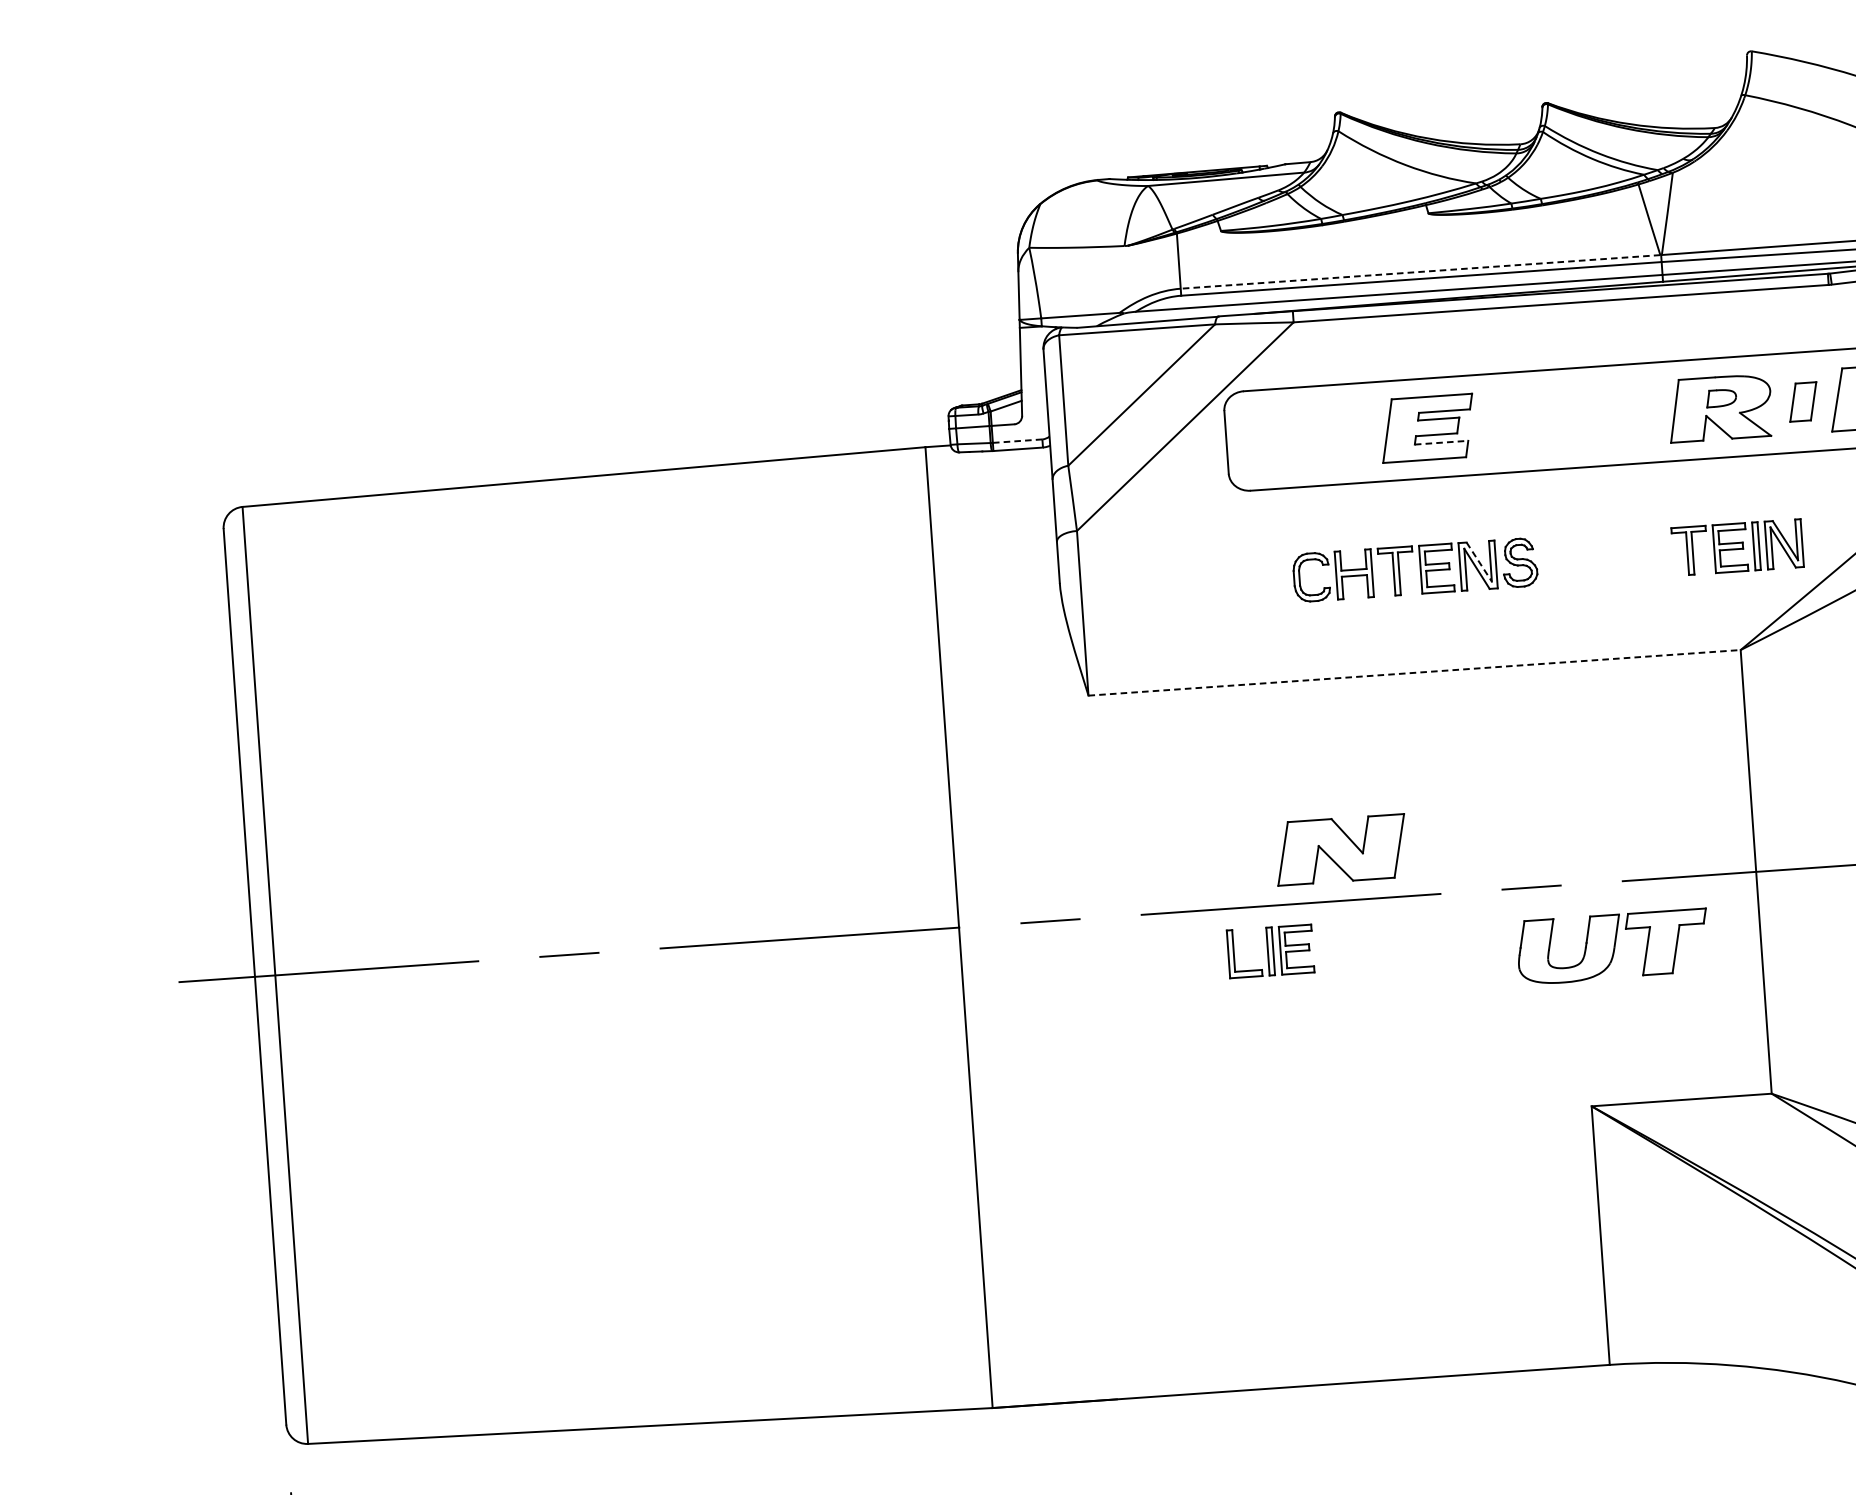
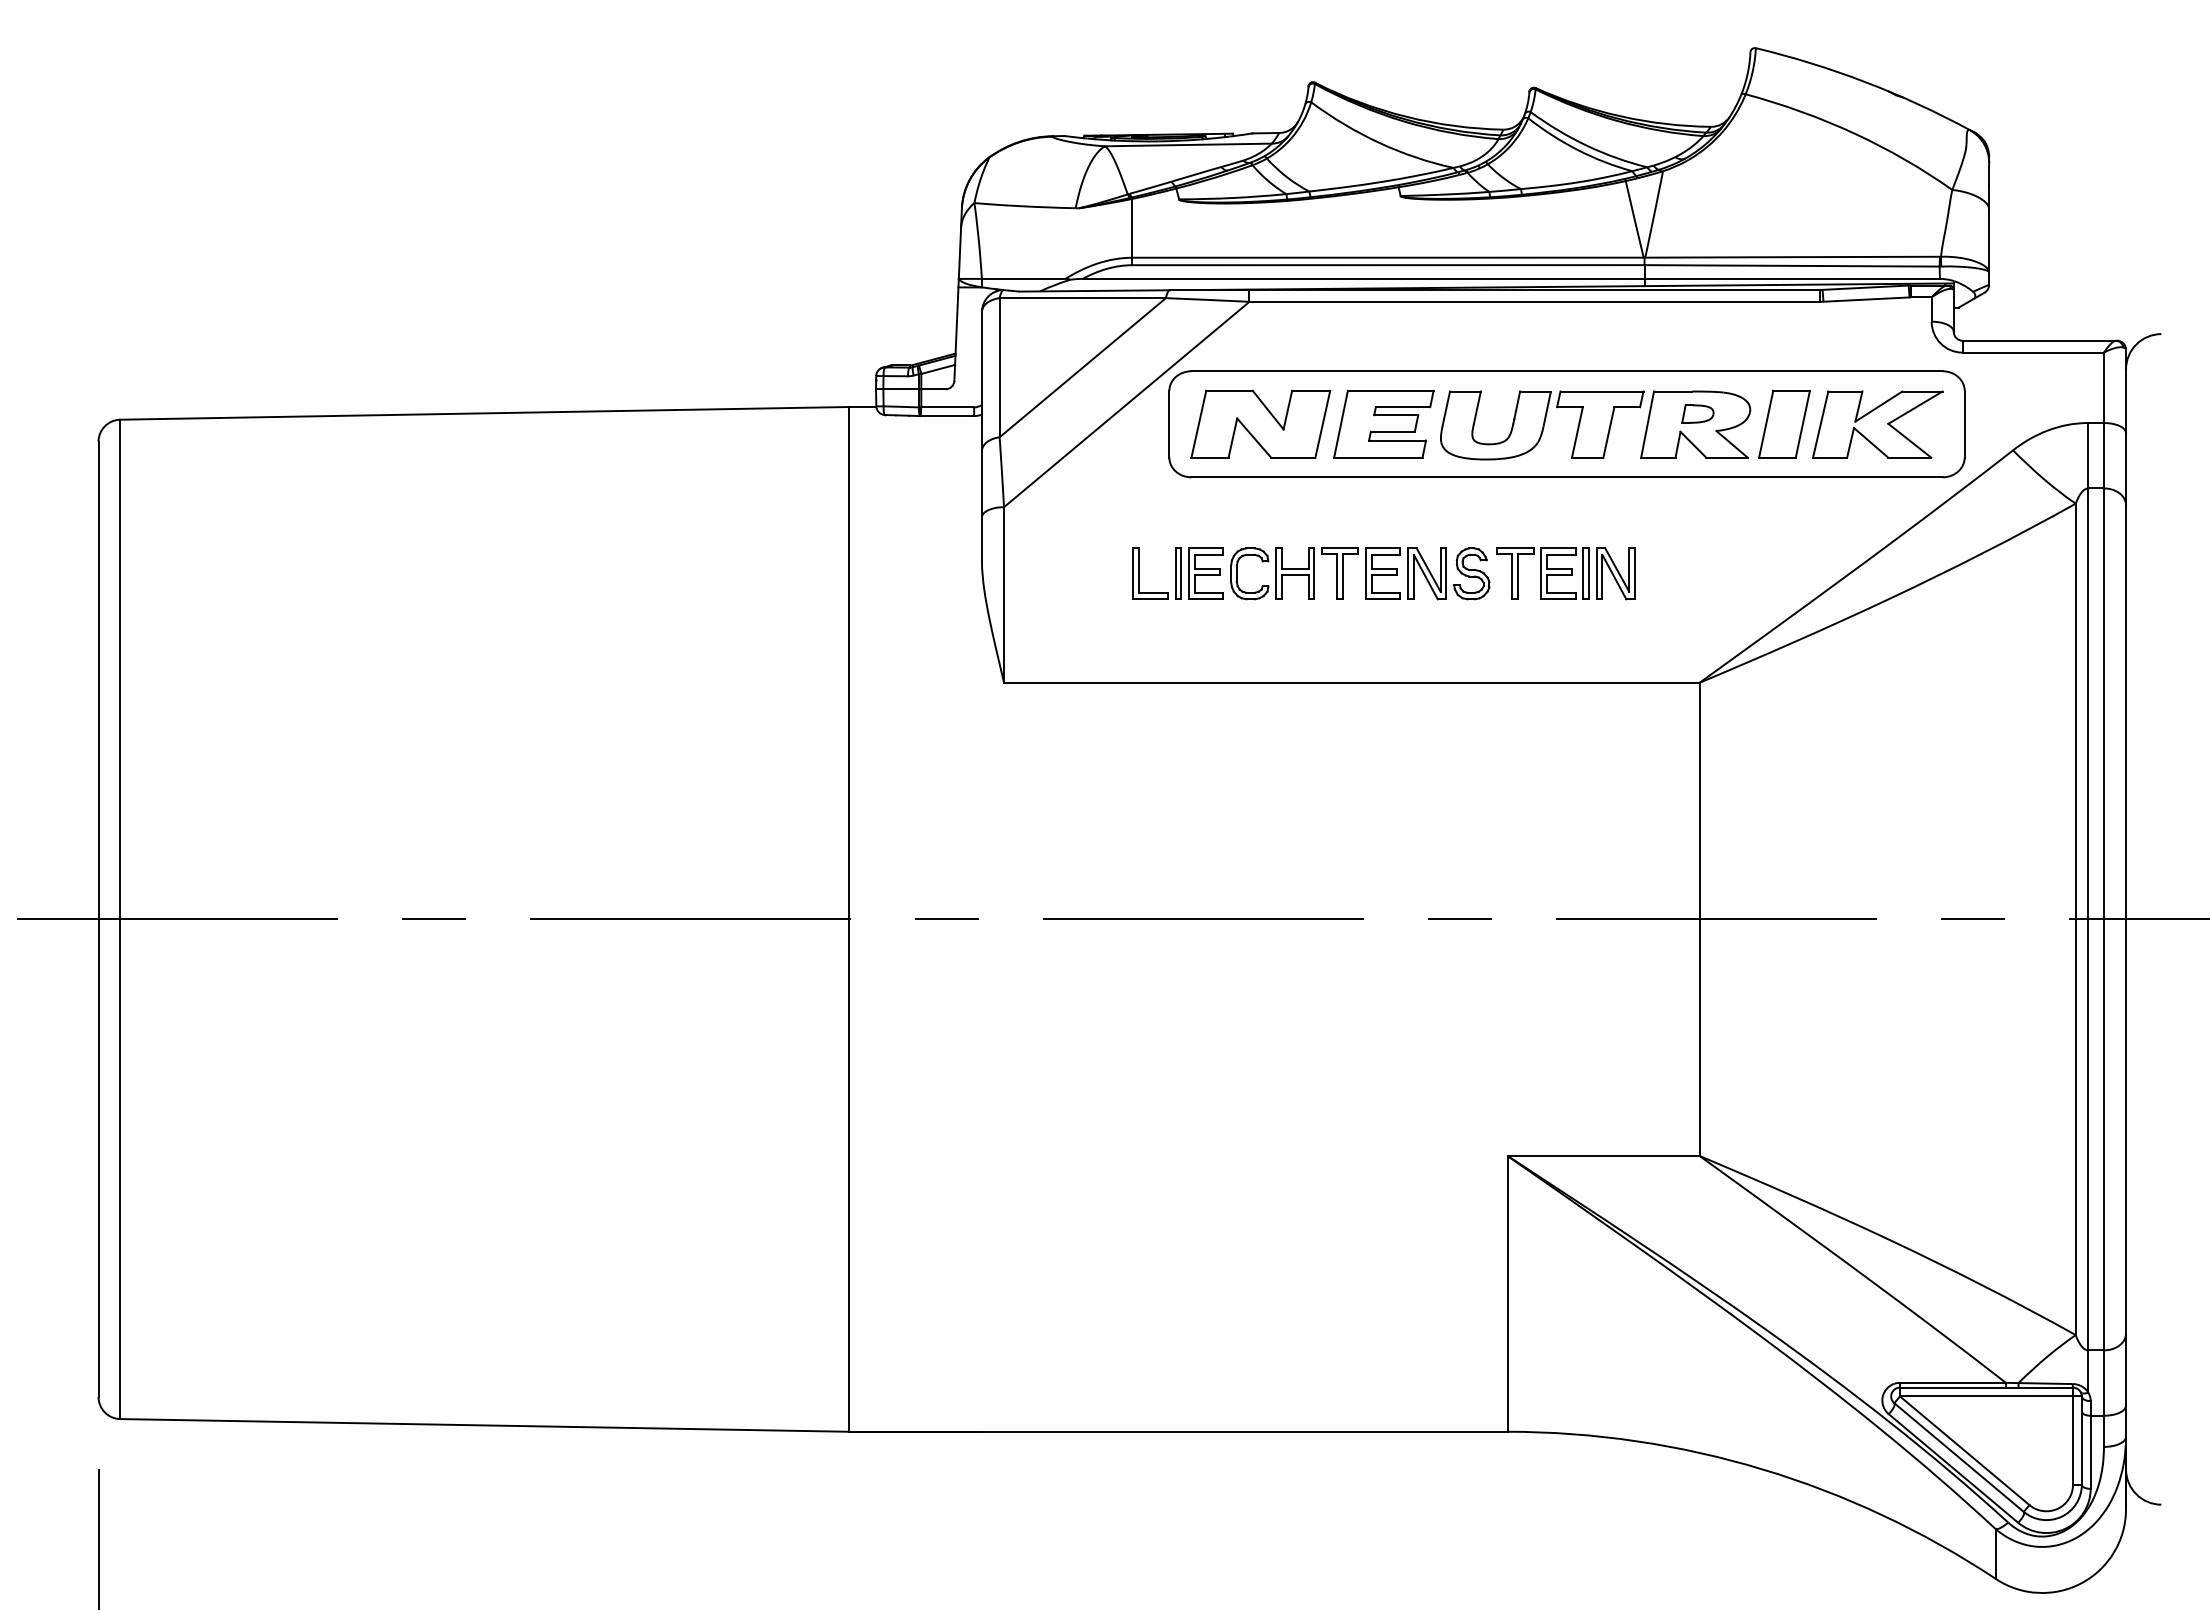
line: (1420, 271) -> (1387, 257), dashed -> solid
part: (1803, 401) -> (1784, 423), size x1.67
line: (1017, 441) -> (947, 407), dashed -> solid
line: (1442, 442) -> (1398, 440), dashed -> solid
part: (1737, 547) -> (1565, 573), moved
line: (1479, 562) -> (1428, 570), dashed -> solid
line: (1414, 672) -> (1351, 682), dashed -> solid
part: (1340, 849) -> (1260, 423), moved
part: (1613, 946) -> (1542, 425), moved
part: (1269, 951) -> (1177, 573), moved

